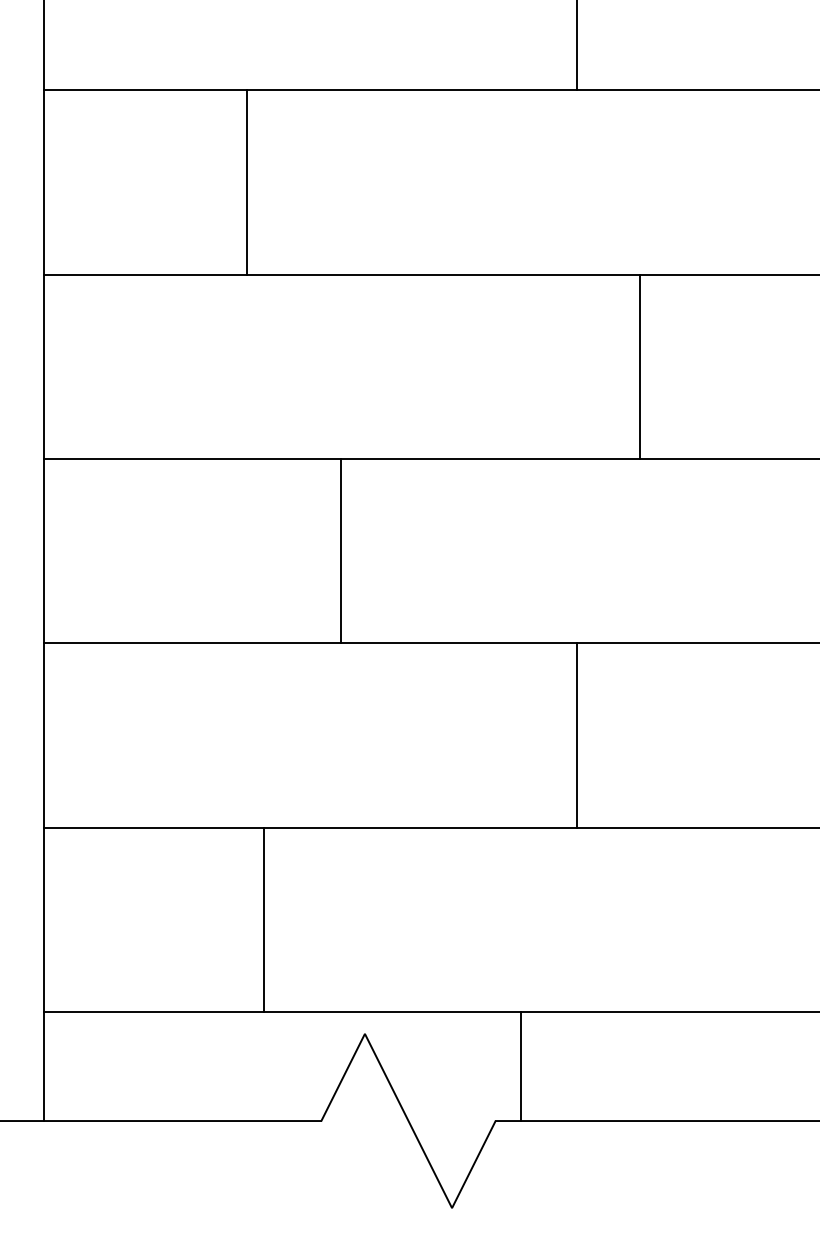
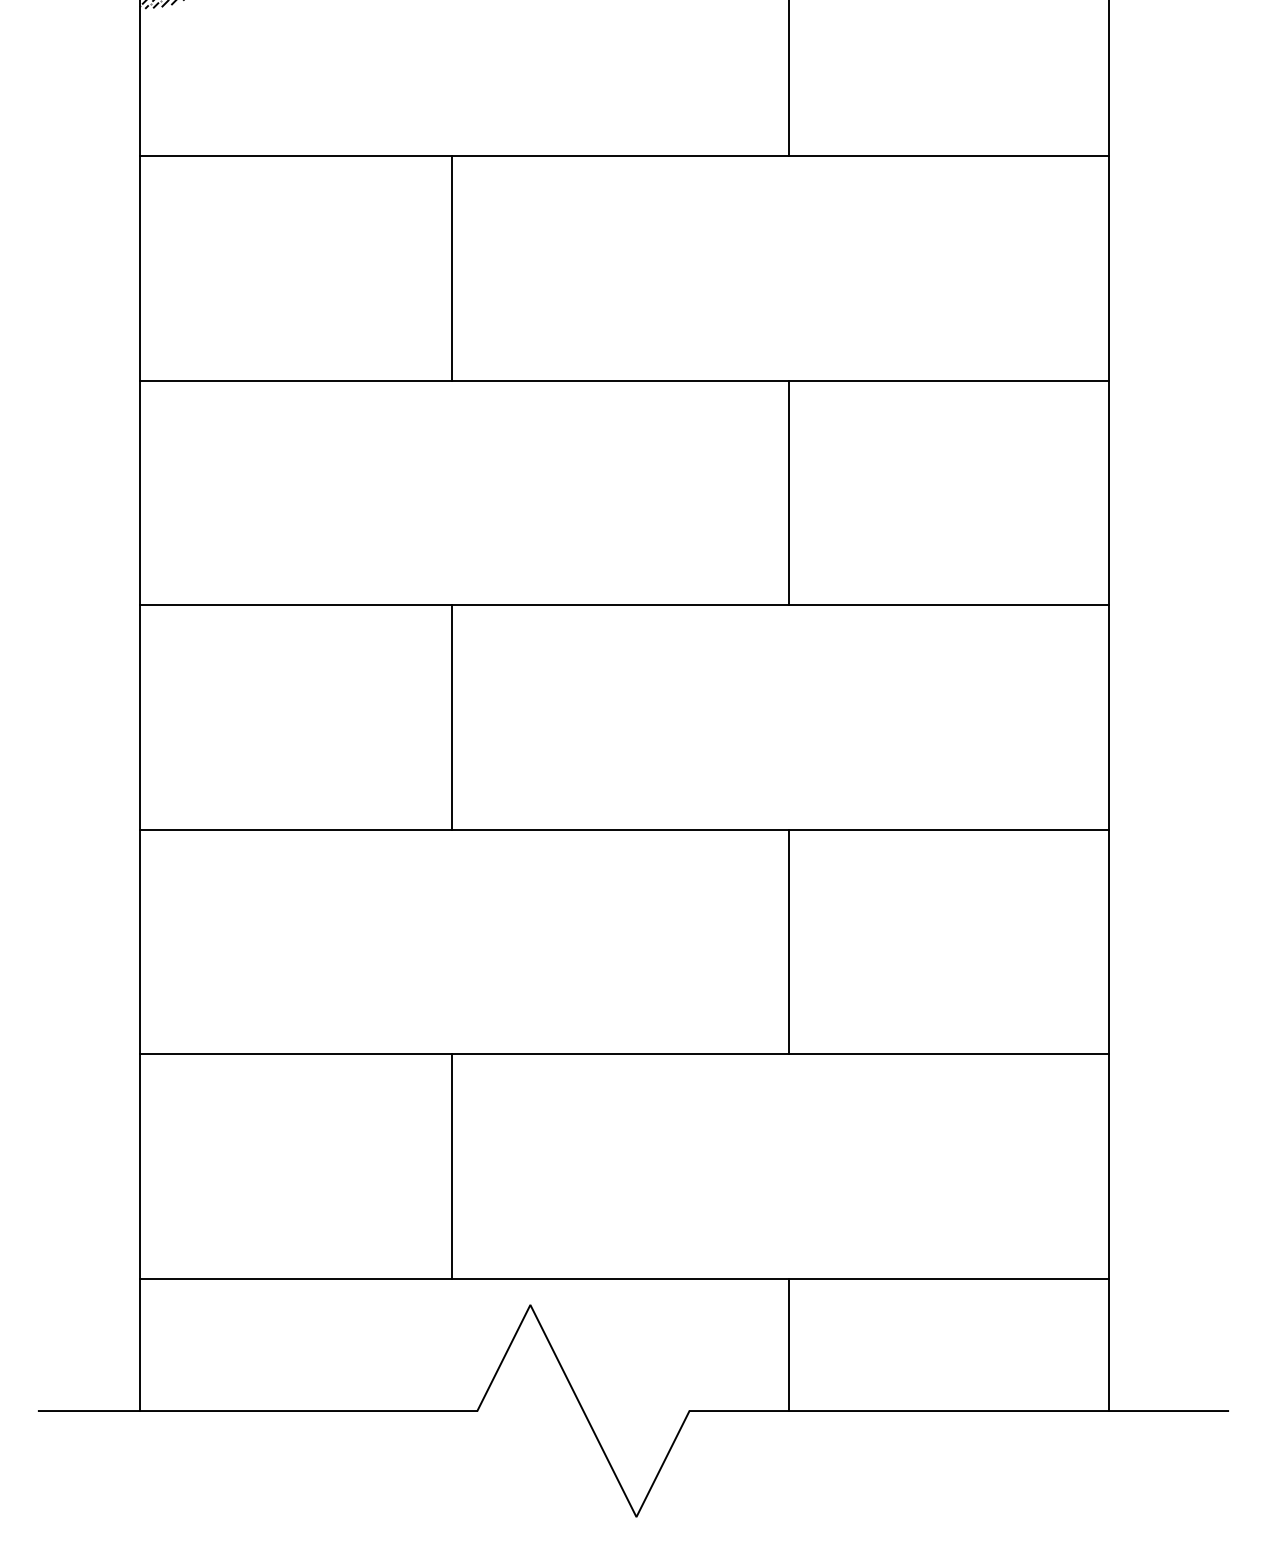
line: (246, 181) -> (451, 267), moved
line: (639, 366) -> (788, 492), moved
line: (340, 551) -> (451, 717), moved
line: (263, 920) -> (451, 1166), moved
line: (521, 1066) -> (788, 1344), moved

